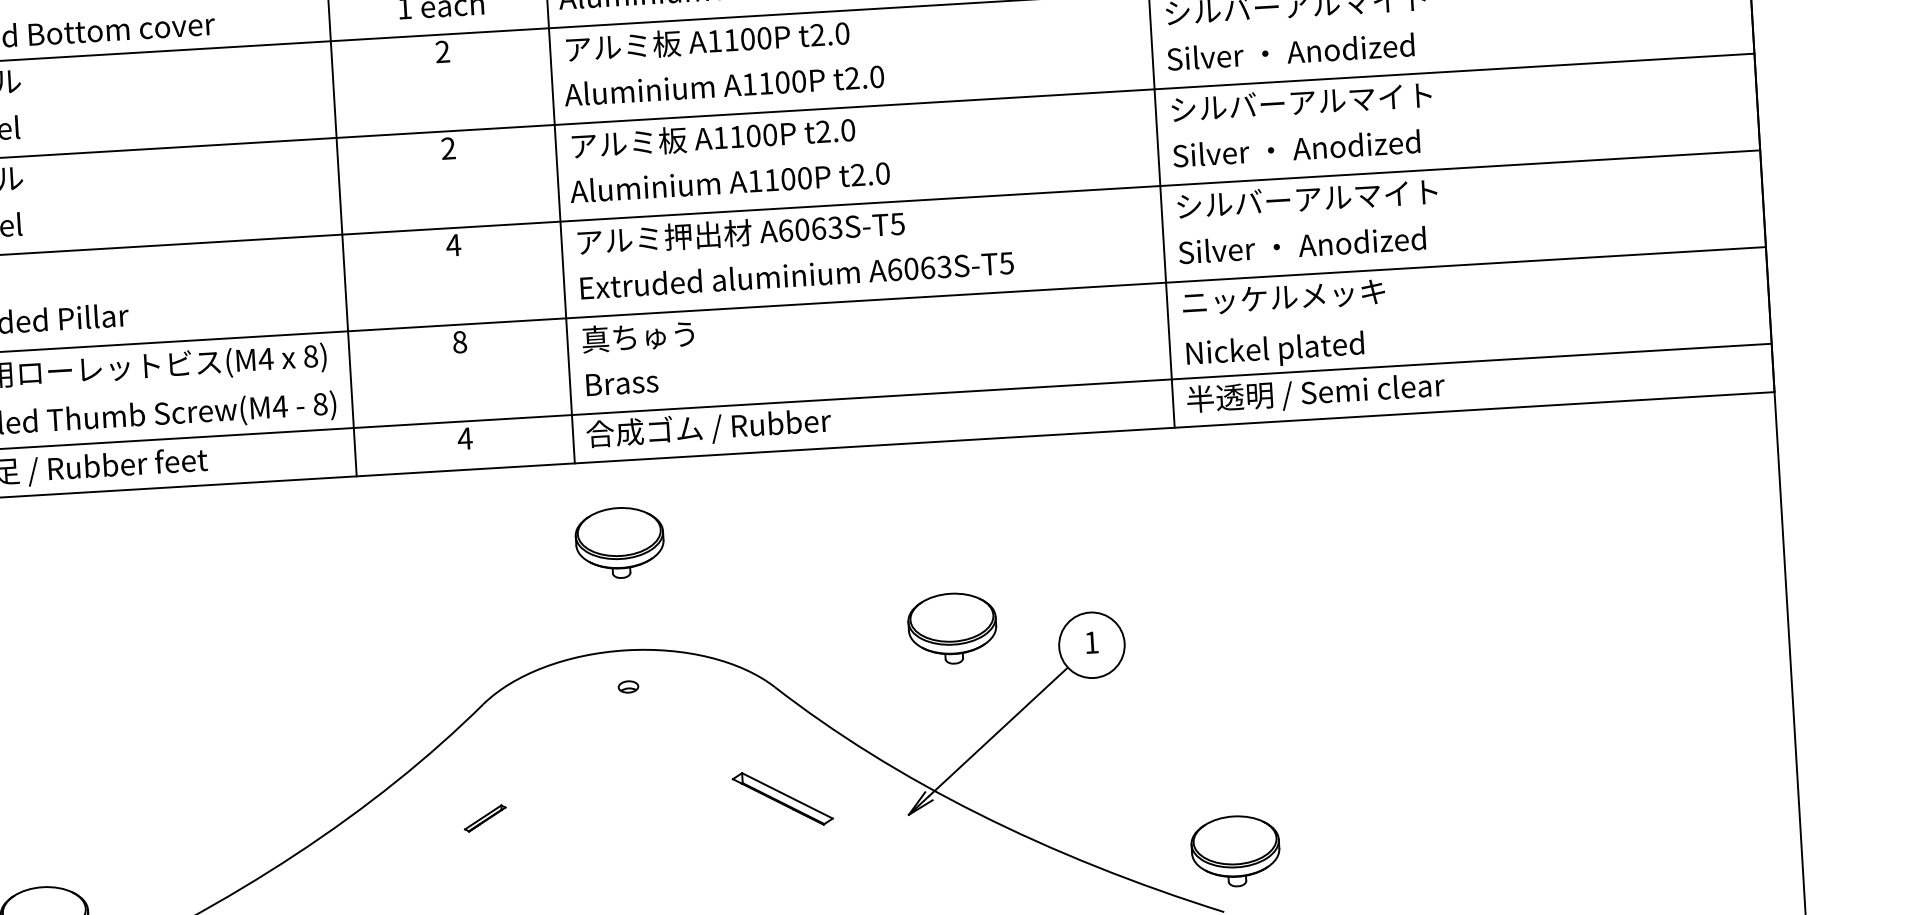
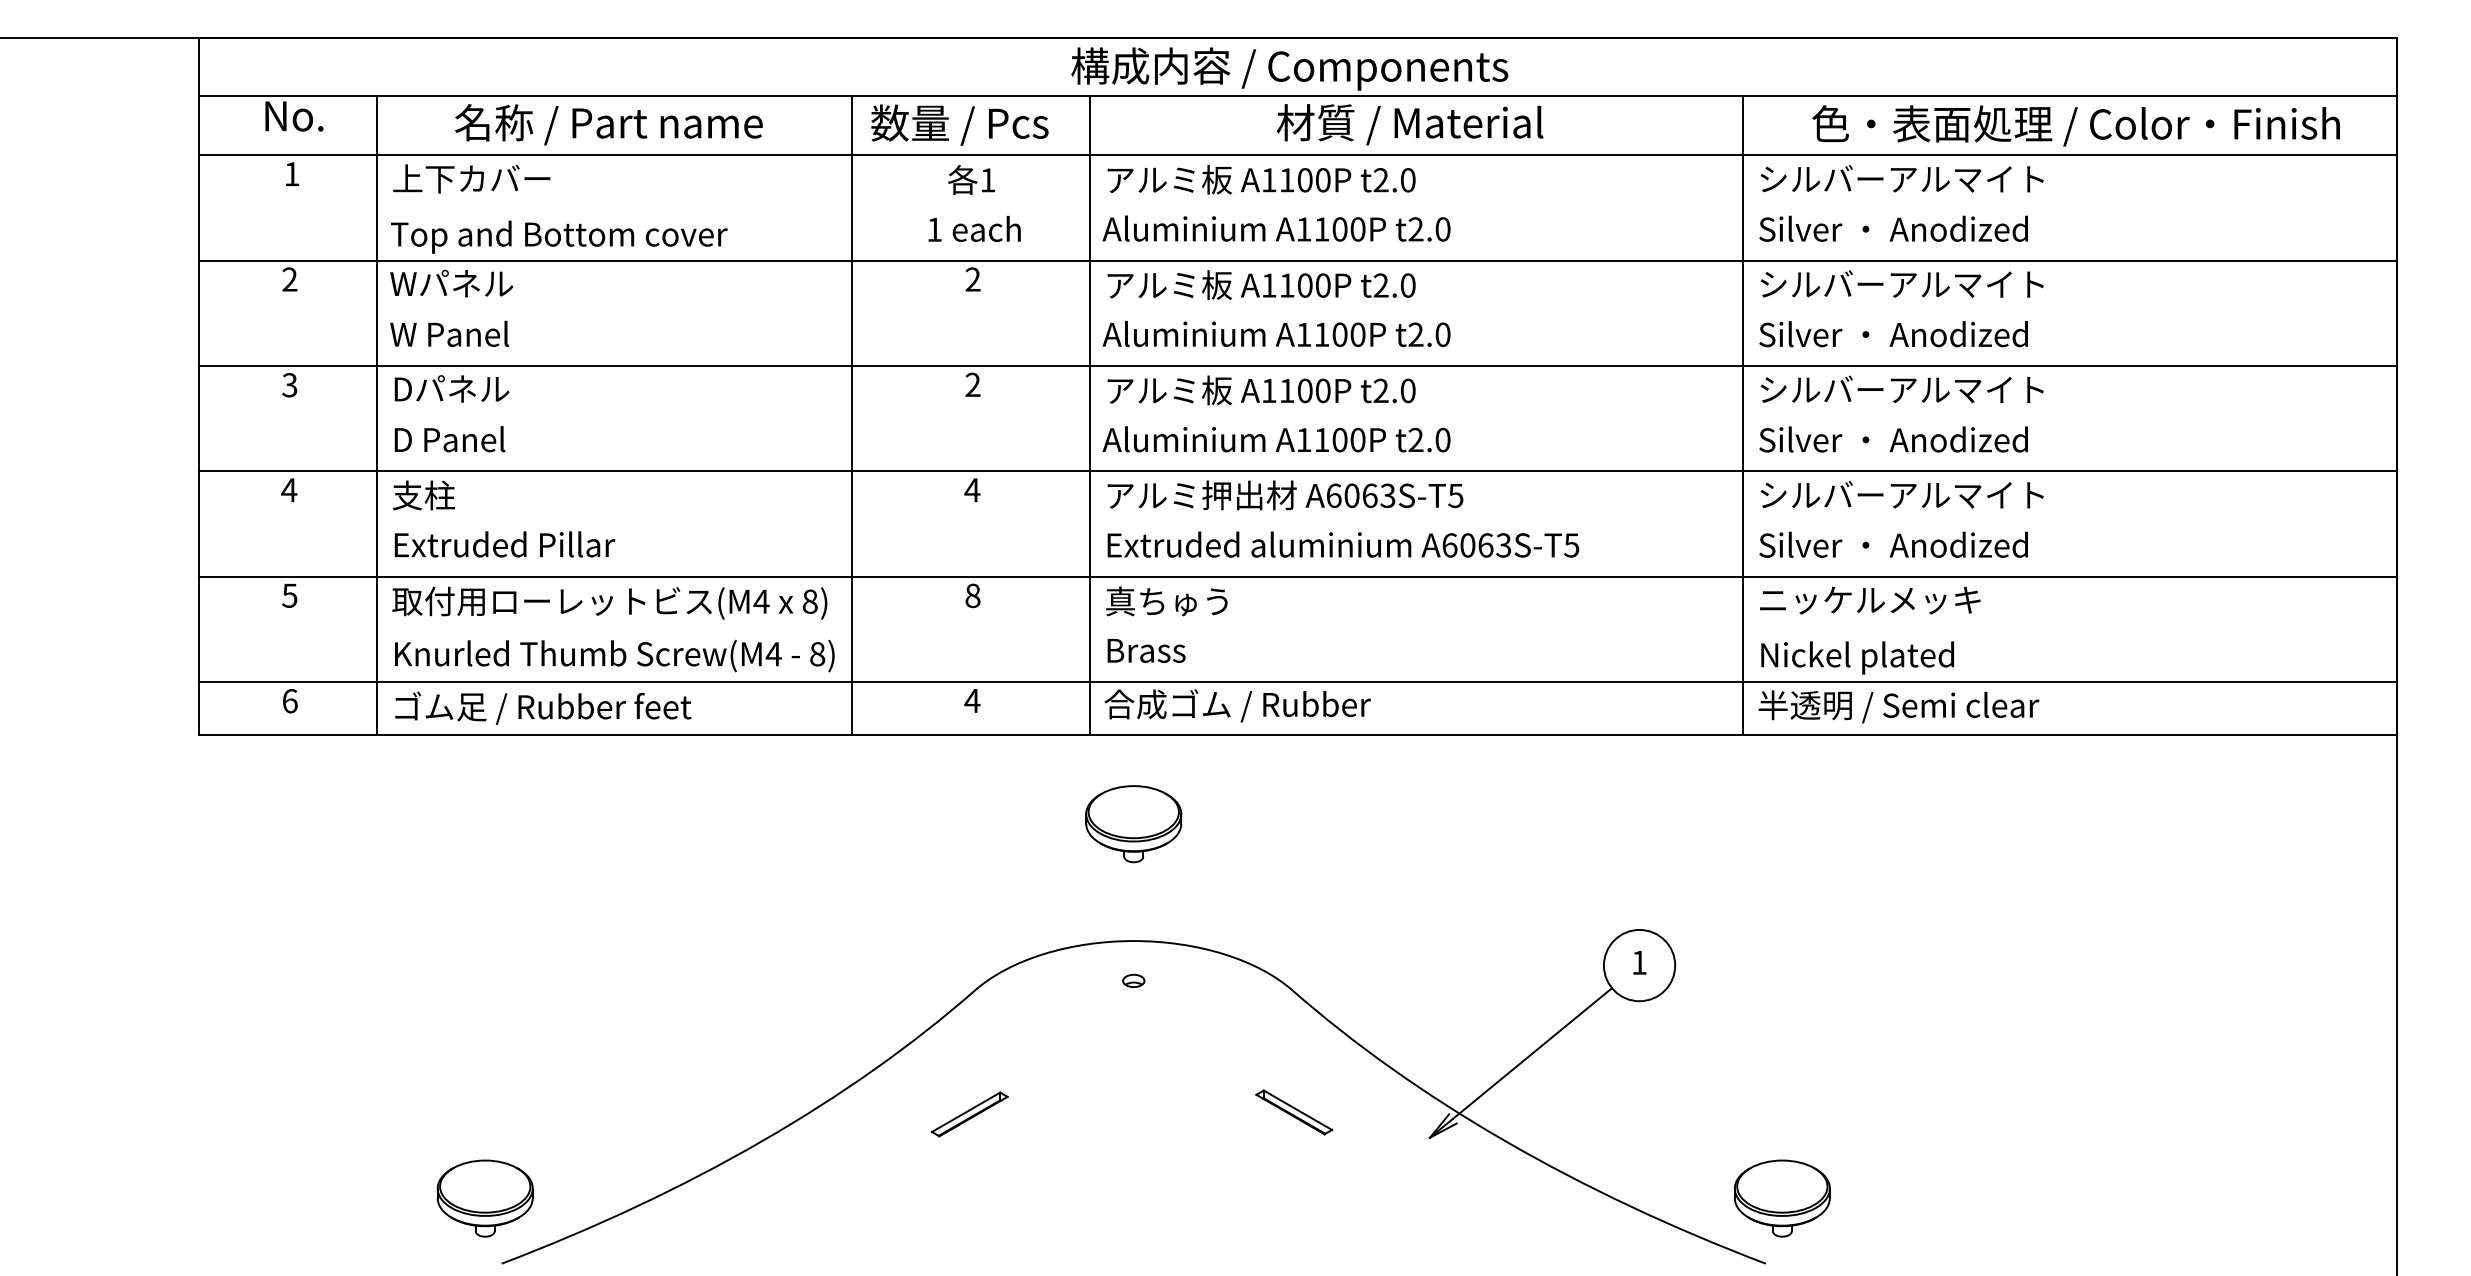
part: (952, 628) -> (1489, 938), removed
part: (783, 798) -> (1294, 1112), size x0.71
part: (484, 818) -> (969, 1114), size x1.67

